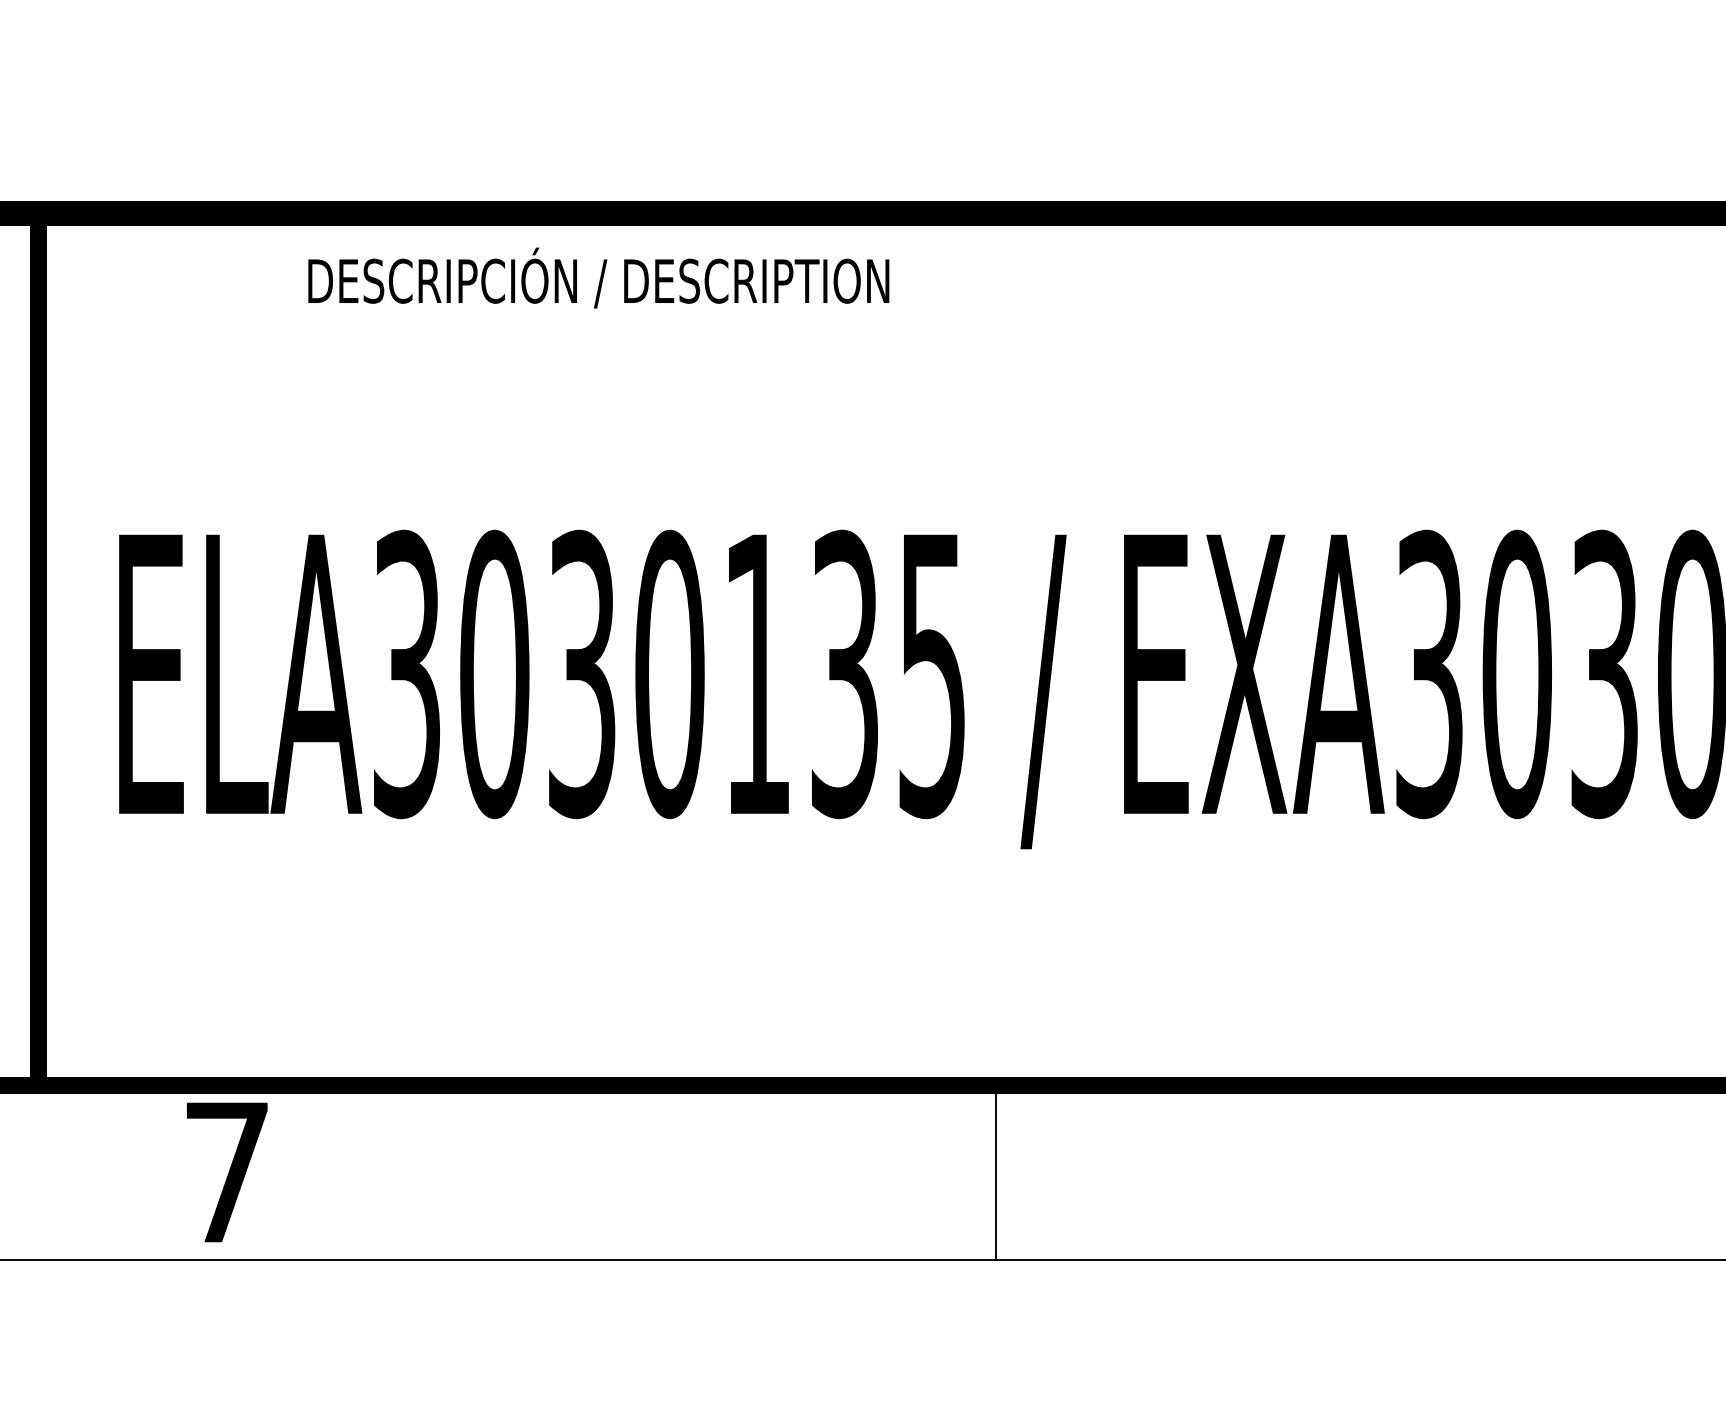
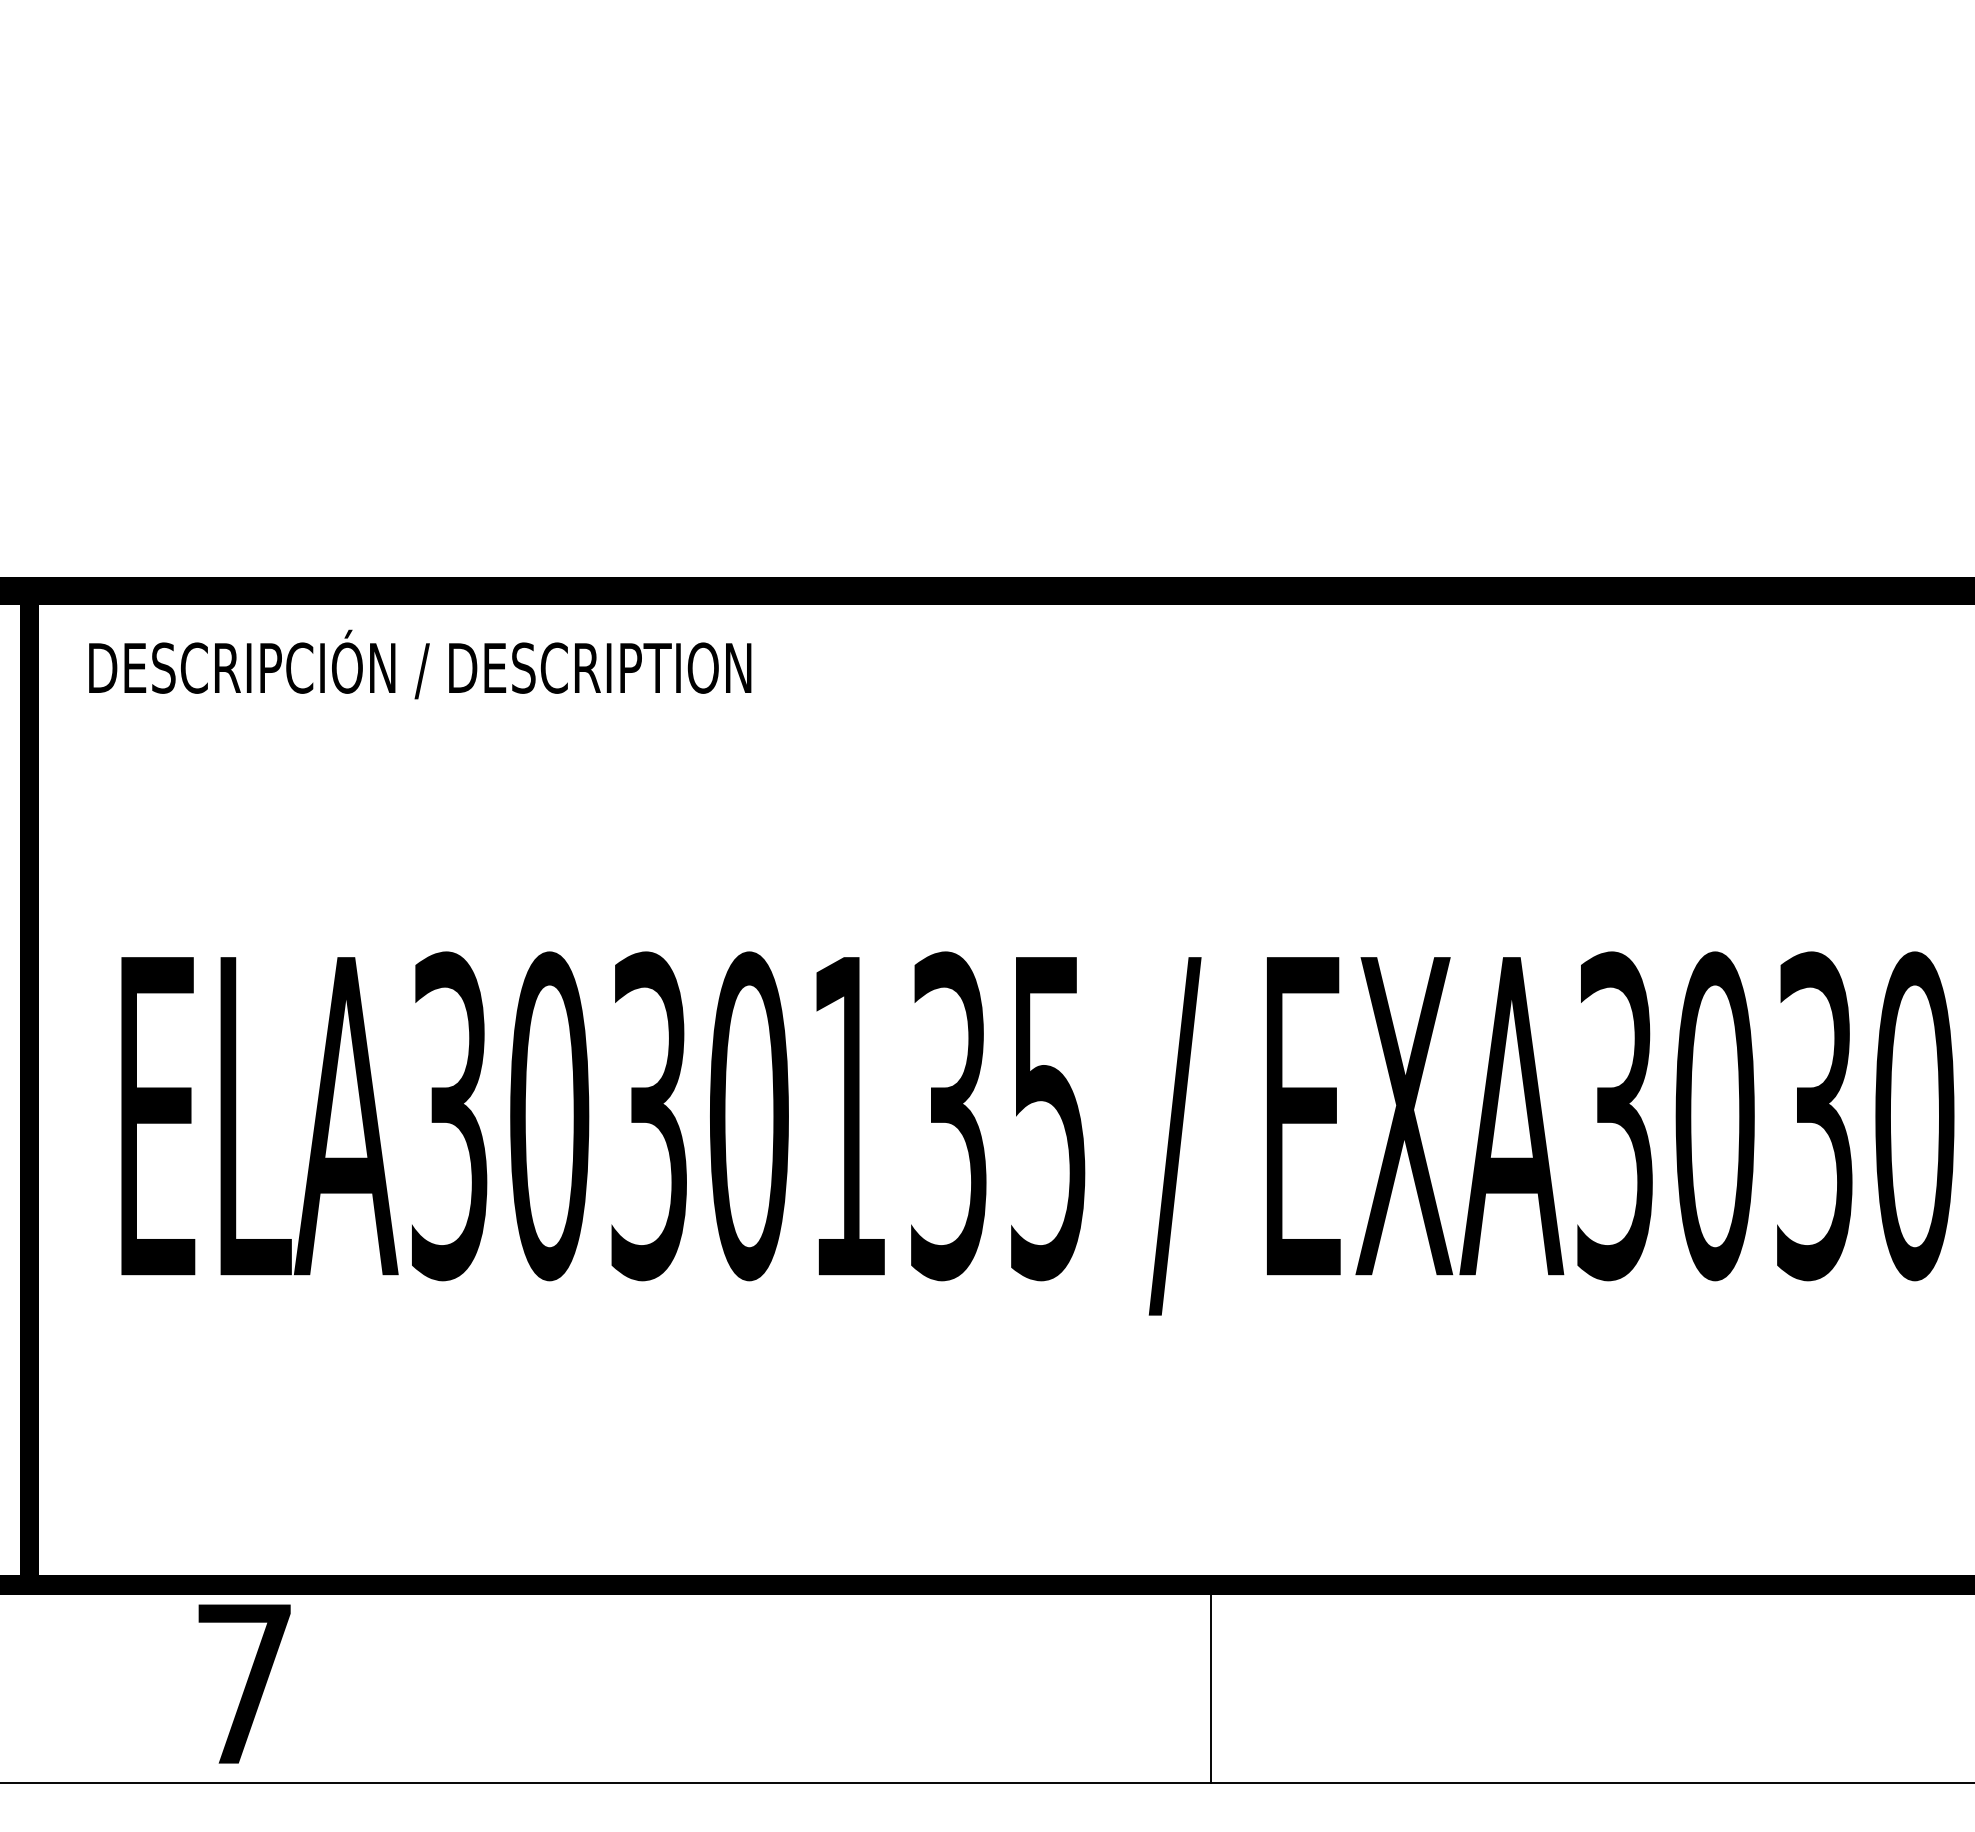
text: (599, 278) -> (420, 664), moved
line: (996, 1172) -> (1211, 1683), moved

